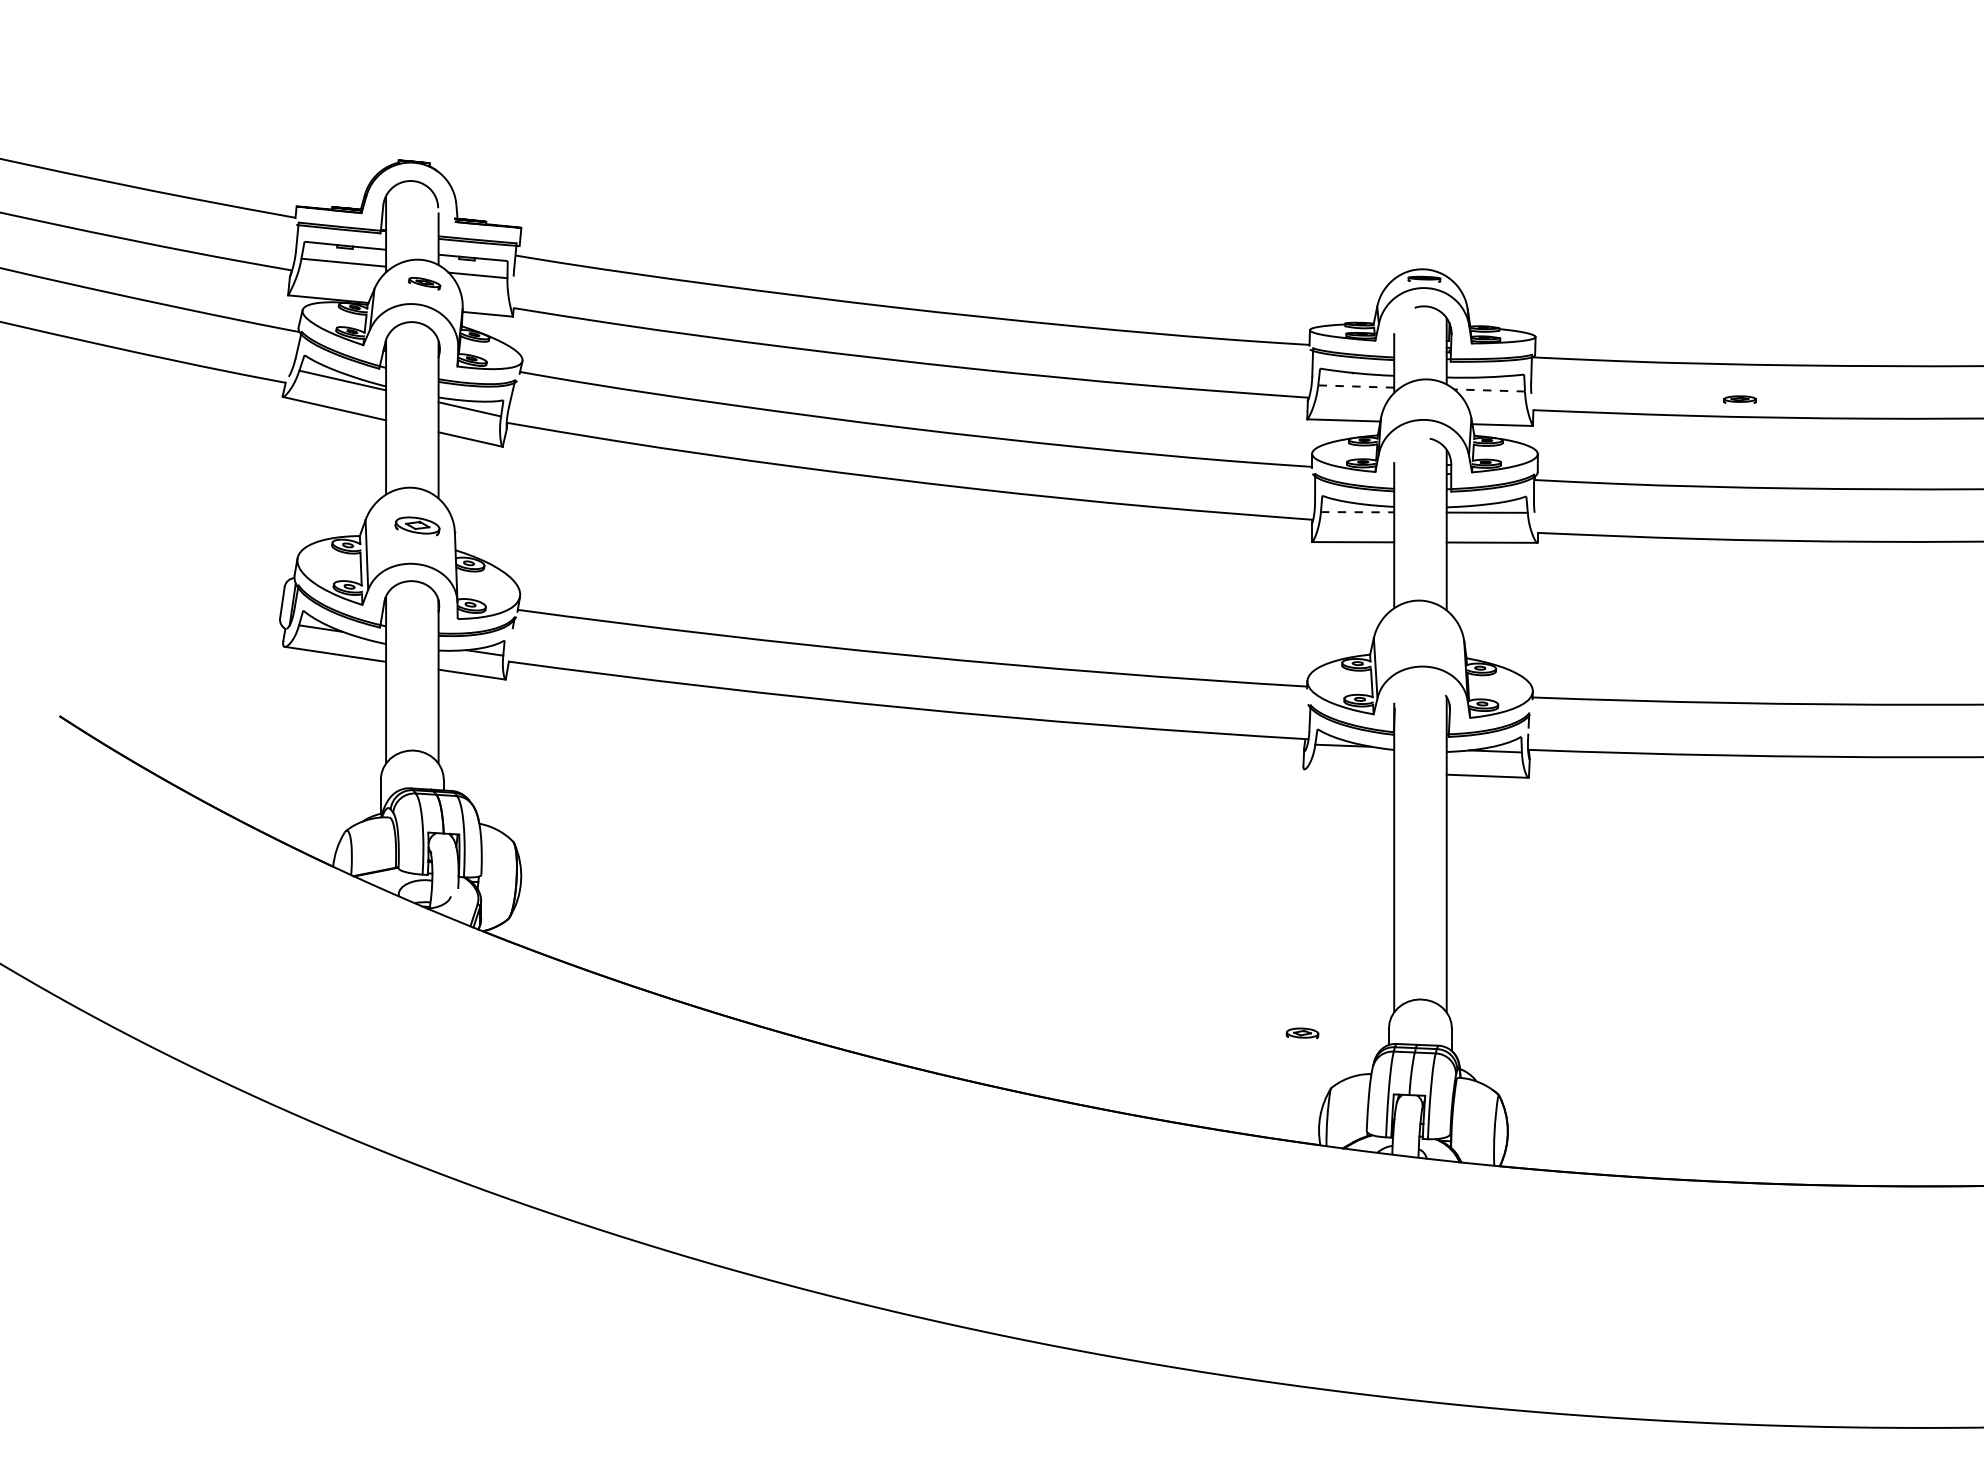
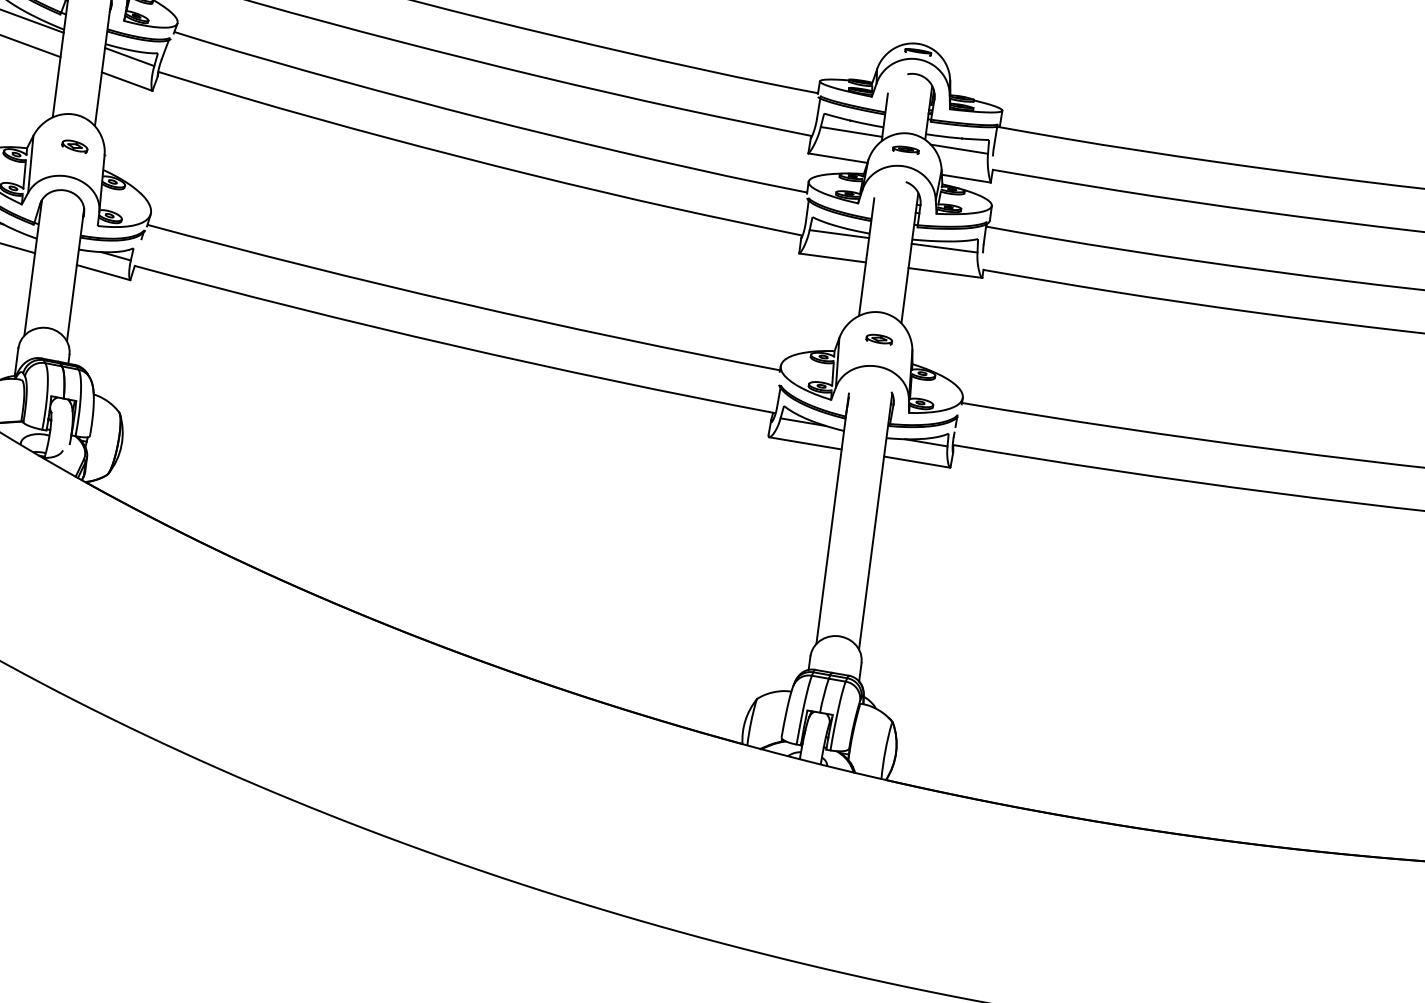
line: (1356, 386) -> (851, 131), dashed -> solid
line: (1489, 390) -> (959, 149), dashed -> solid
part: (1739, 399) -> (905, 149), moved
line: (1357, 512) -> (839, 234), dashed -> solid
part: (417, 526) -> (74, 146), size x0.71
line: (1349, 770) -> (805, 442), added
part: (1302, 1032) -> (879, 338), moved

